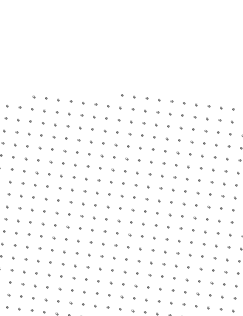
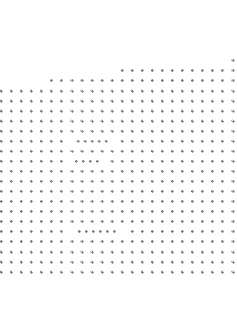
part: (73, 177) -> (91, 141), size x0.7
part: (64, 201) -> (86, 161), size x0.7
part: (65, 289) -> (96, 231), size x0.7

